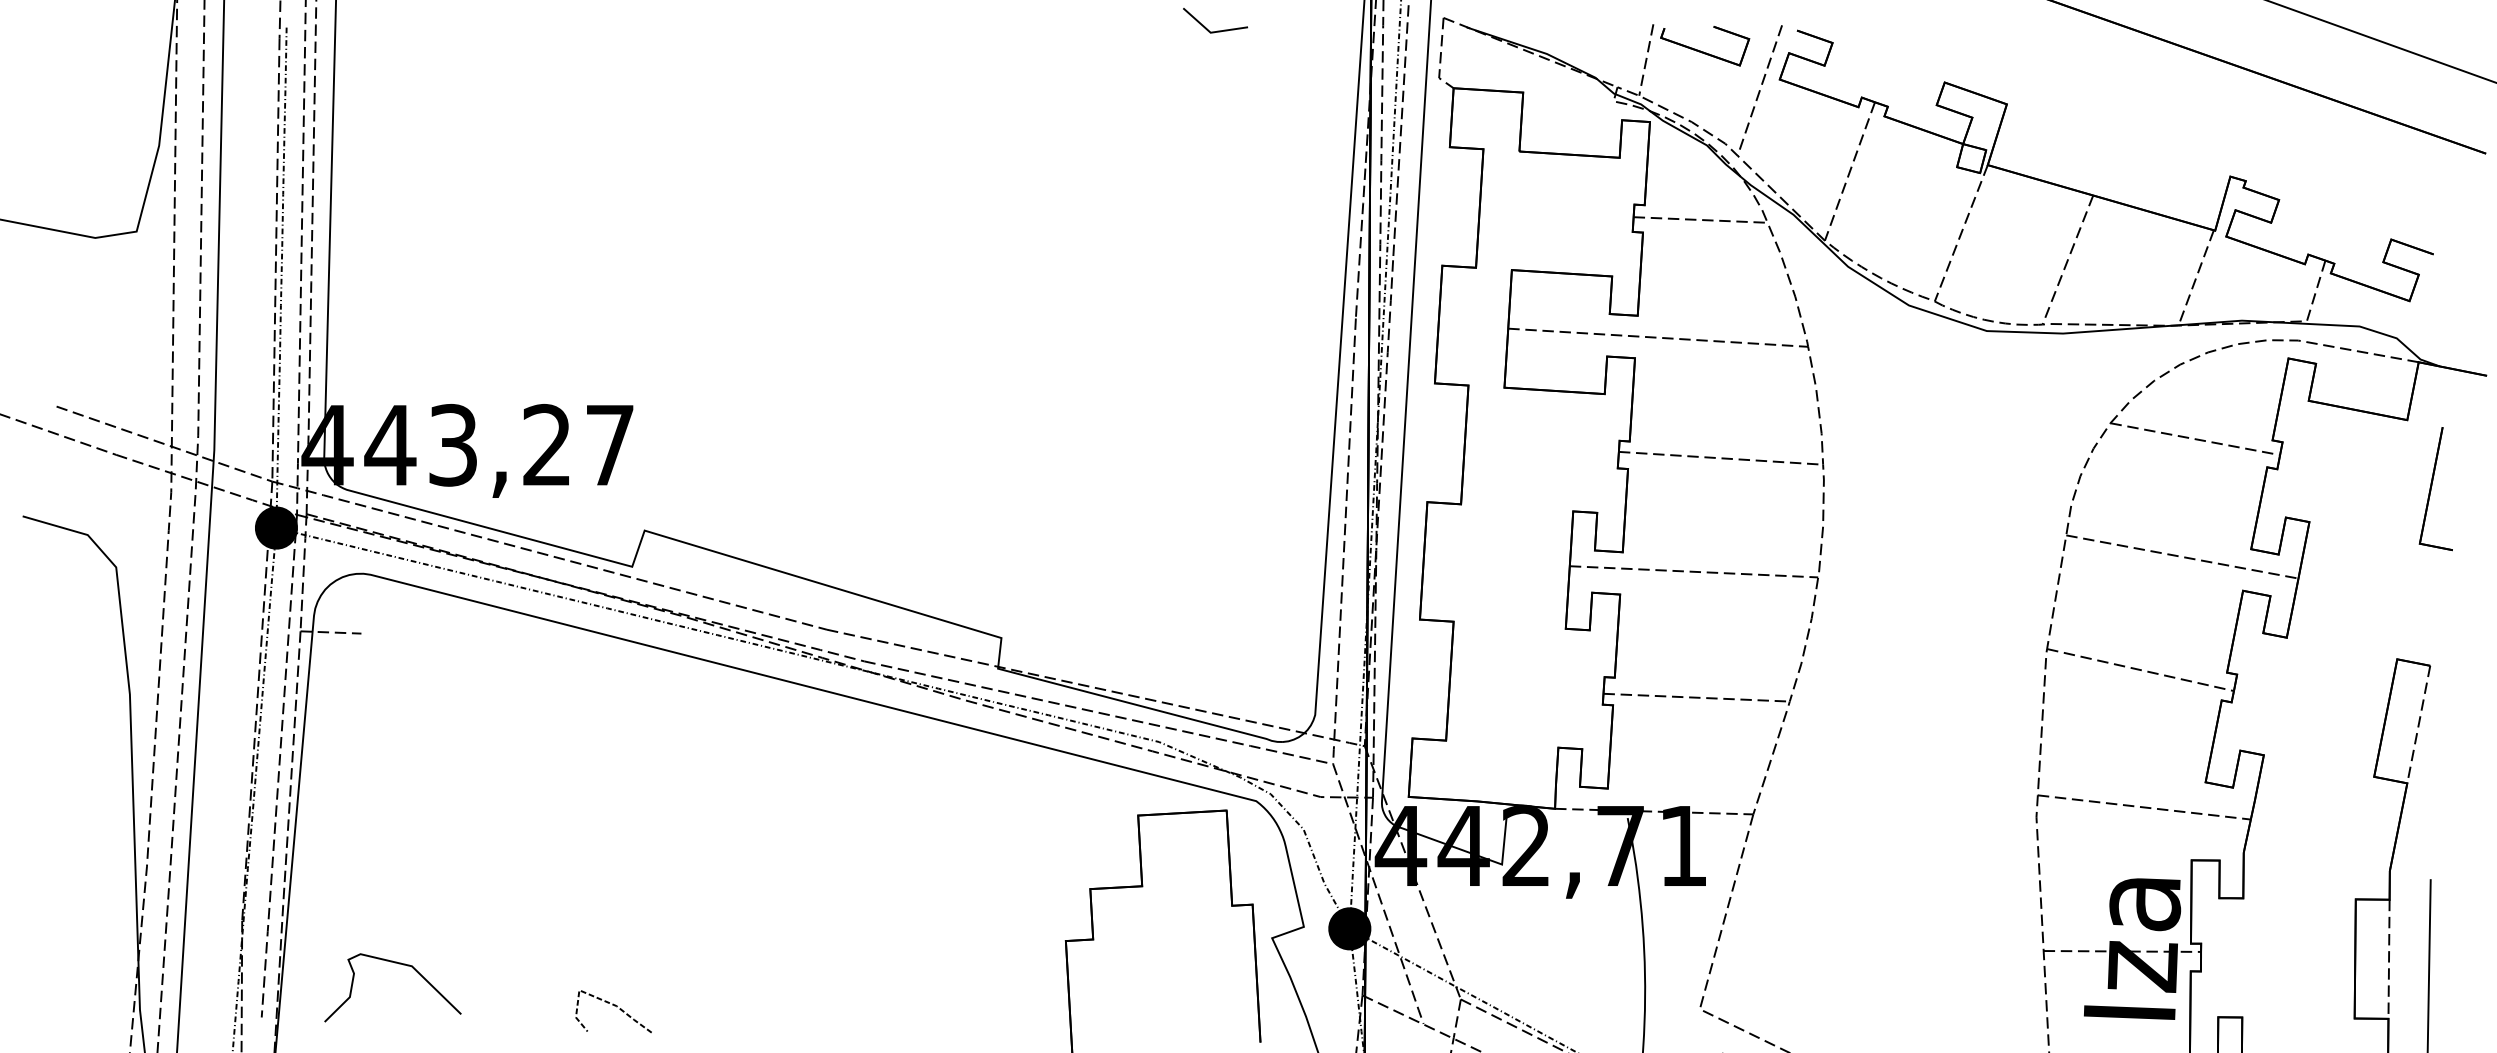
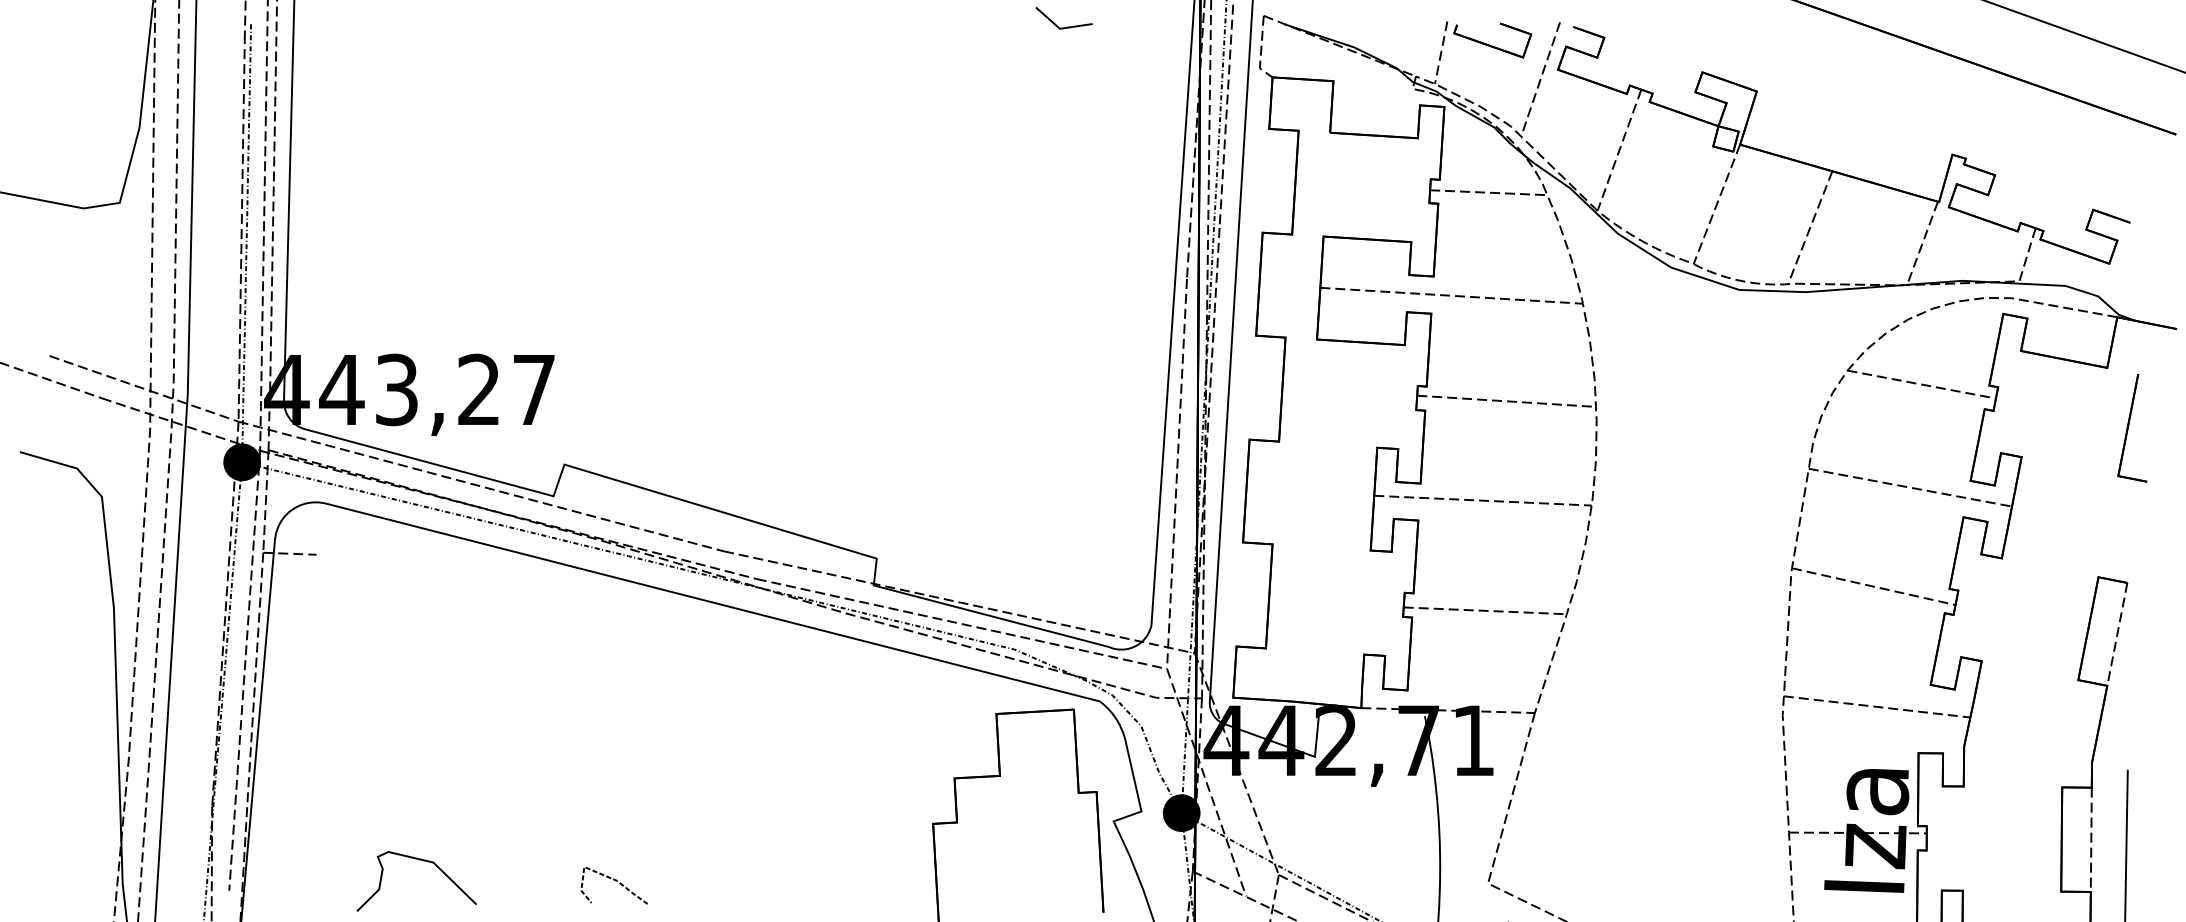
curve: (399, 964) -> (422, 861), moved
curve: (616, 1007) -> (616, 882), moved

